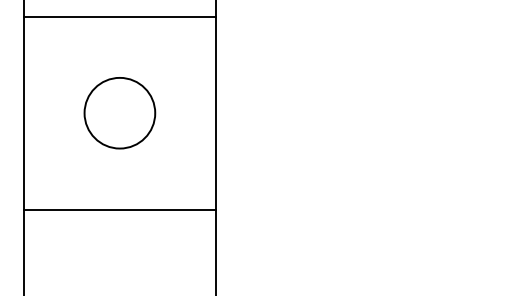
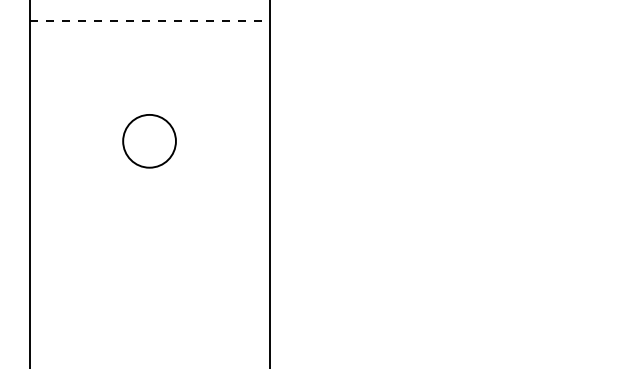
line: (120, 17) -> (150, 21), solid -> dashed
circle: (119, 113) -> (149, 141), size x0.6
line: (119, 209) -> (149, 261), removed

